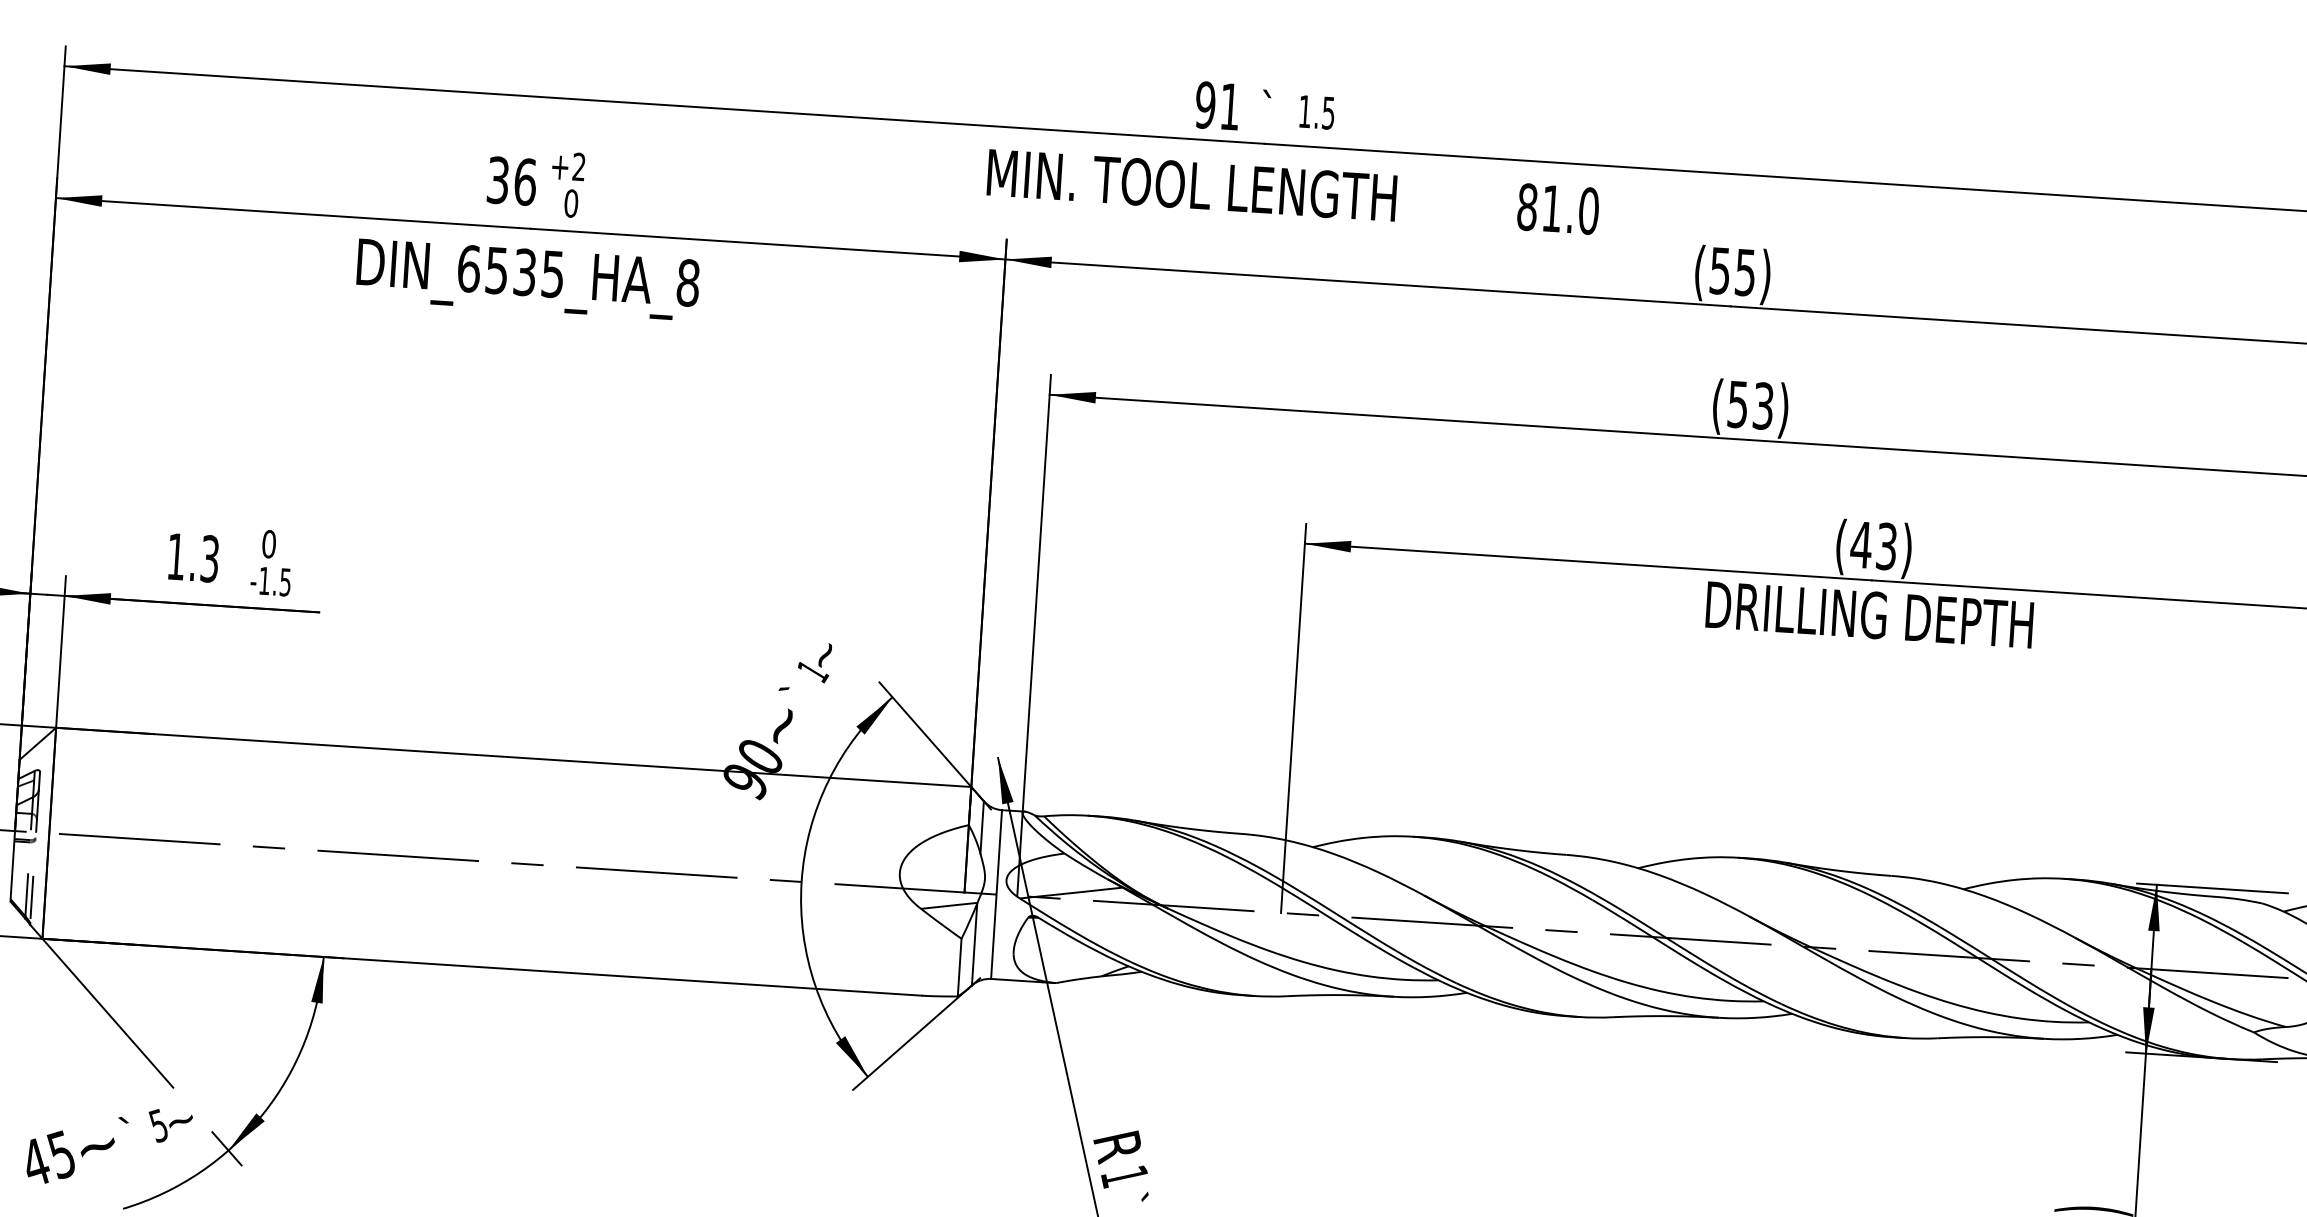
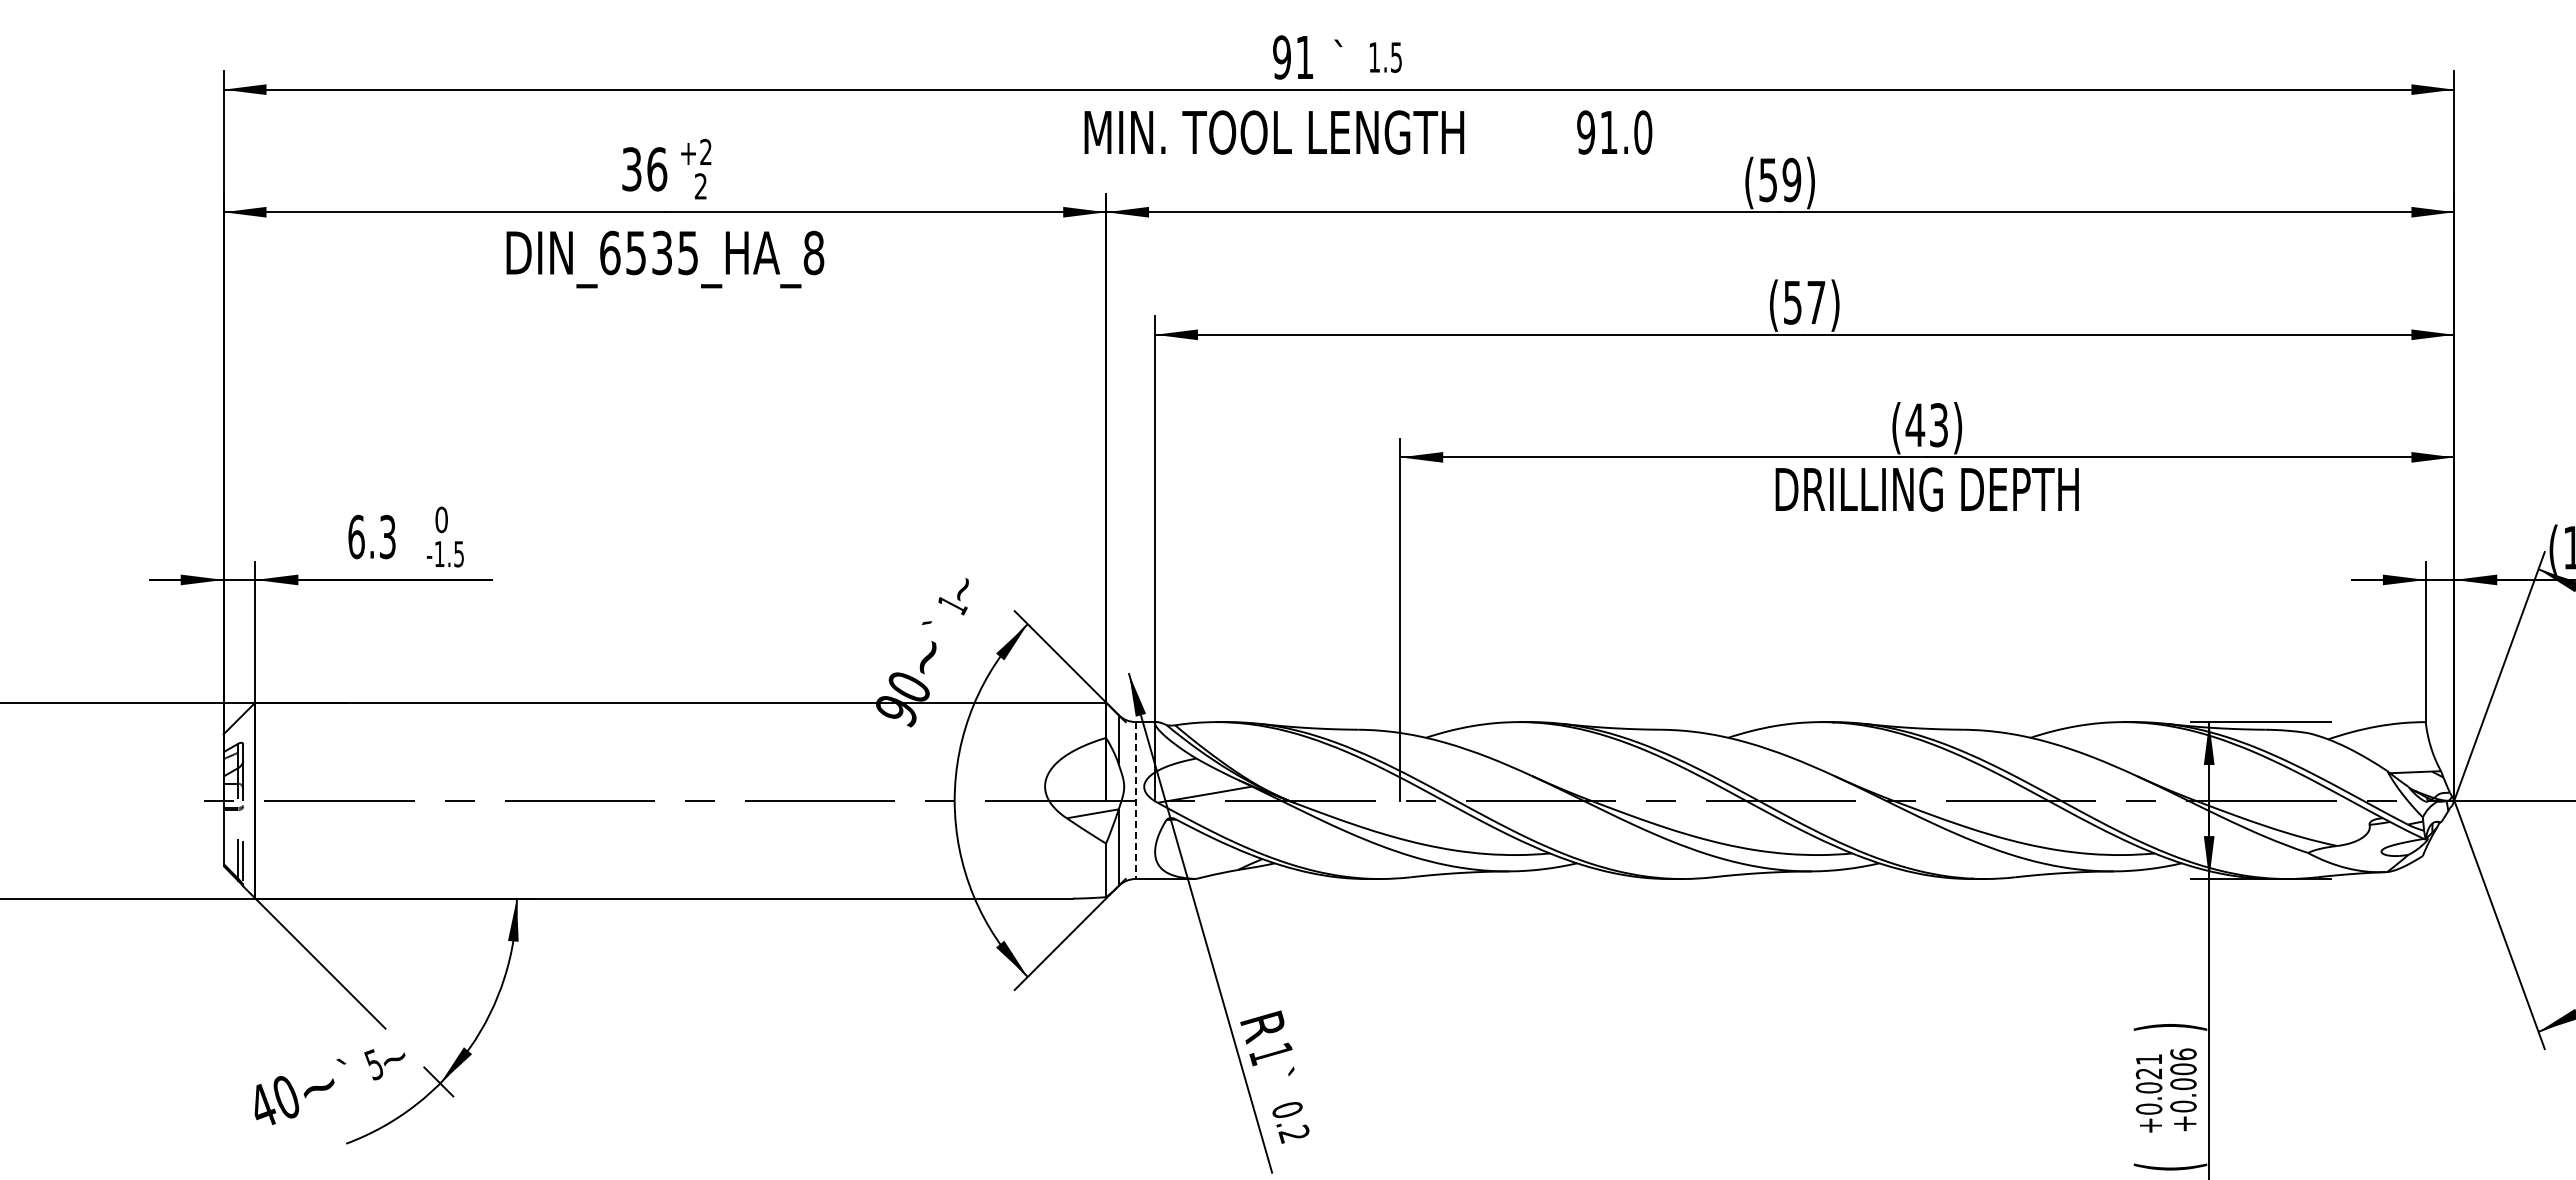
text: (570, 203) -> (700, 186), 0 -> 2
text: (1527, 207) -> (1586, 132), 81.0 -> 91.0
text: (1745, 271) -> (1791, 179), (55) -> (59)
text: (1763, 406) -> (1816, 302), (53) -> (57)
text: (176, 556) -> (356, 536), 1.3 -> 6.3
line: (996, 895) -> (1135, 801), solid -> dashed
text: (61, 1153) -> (285, 1096), 45 -> 40

